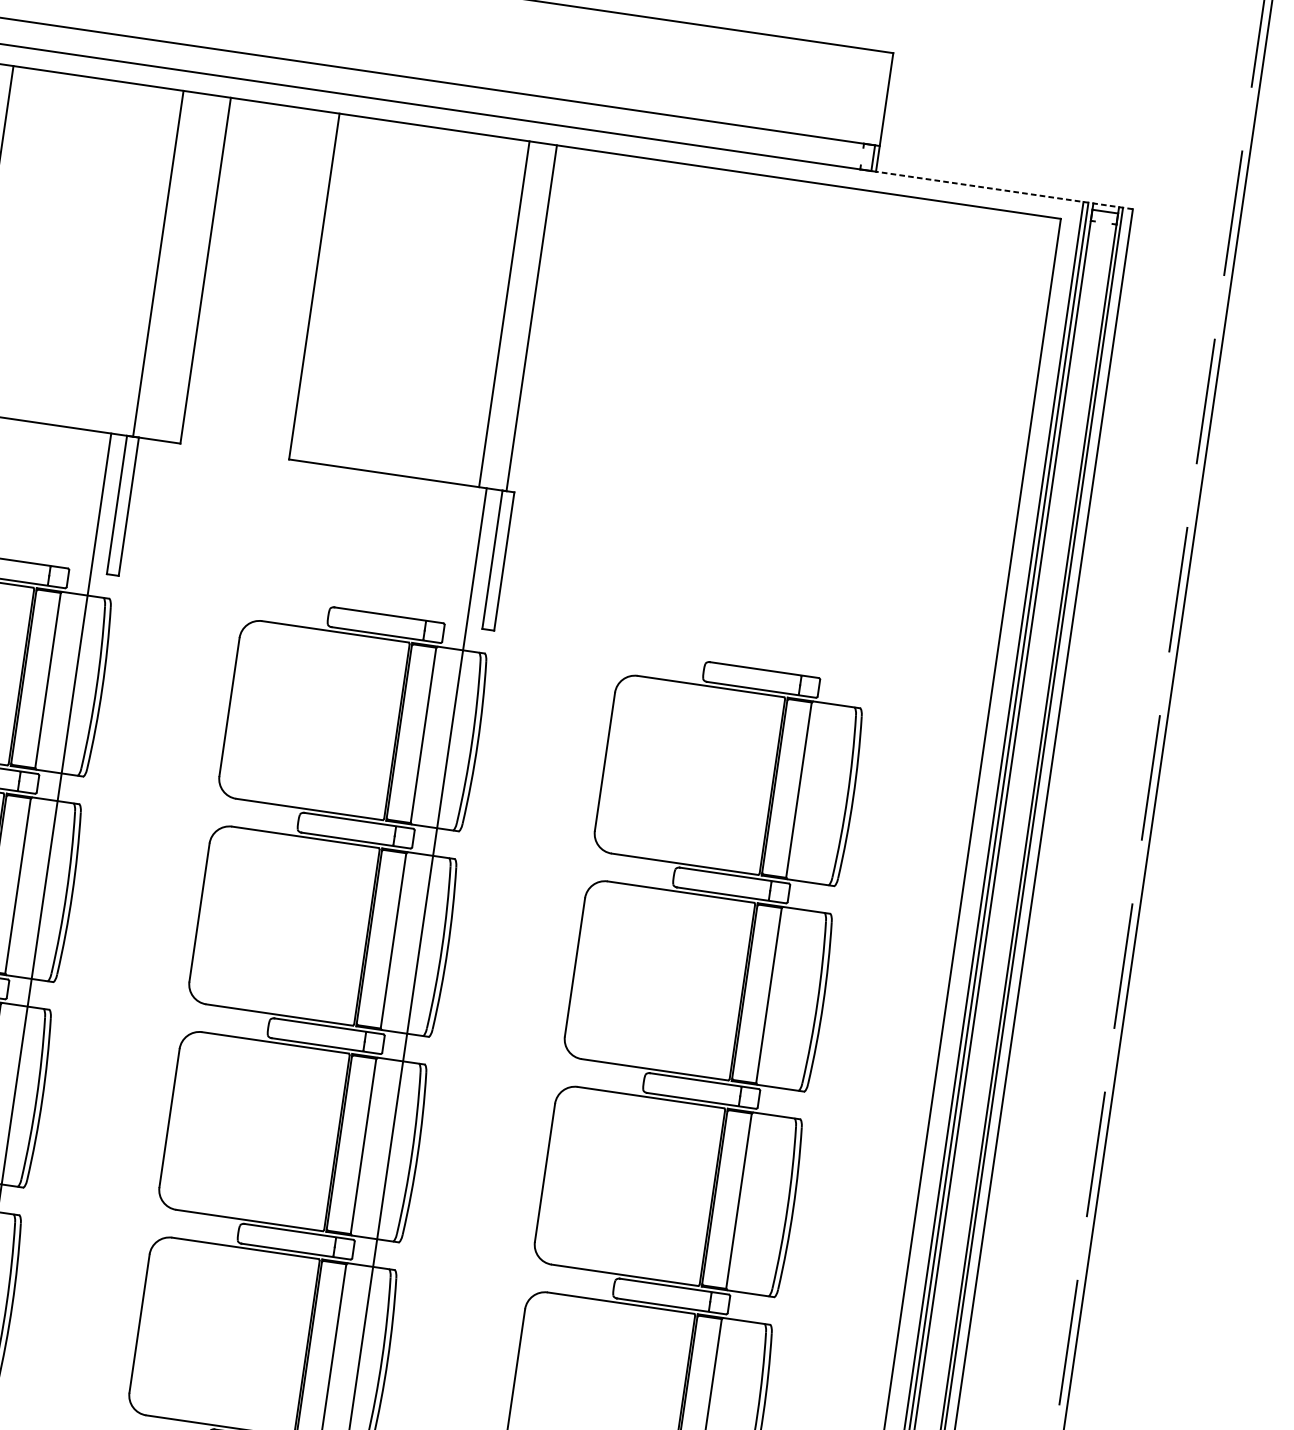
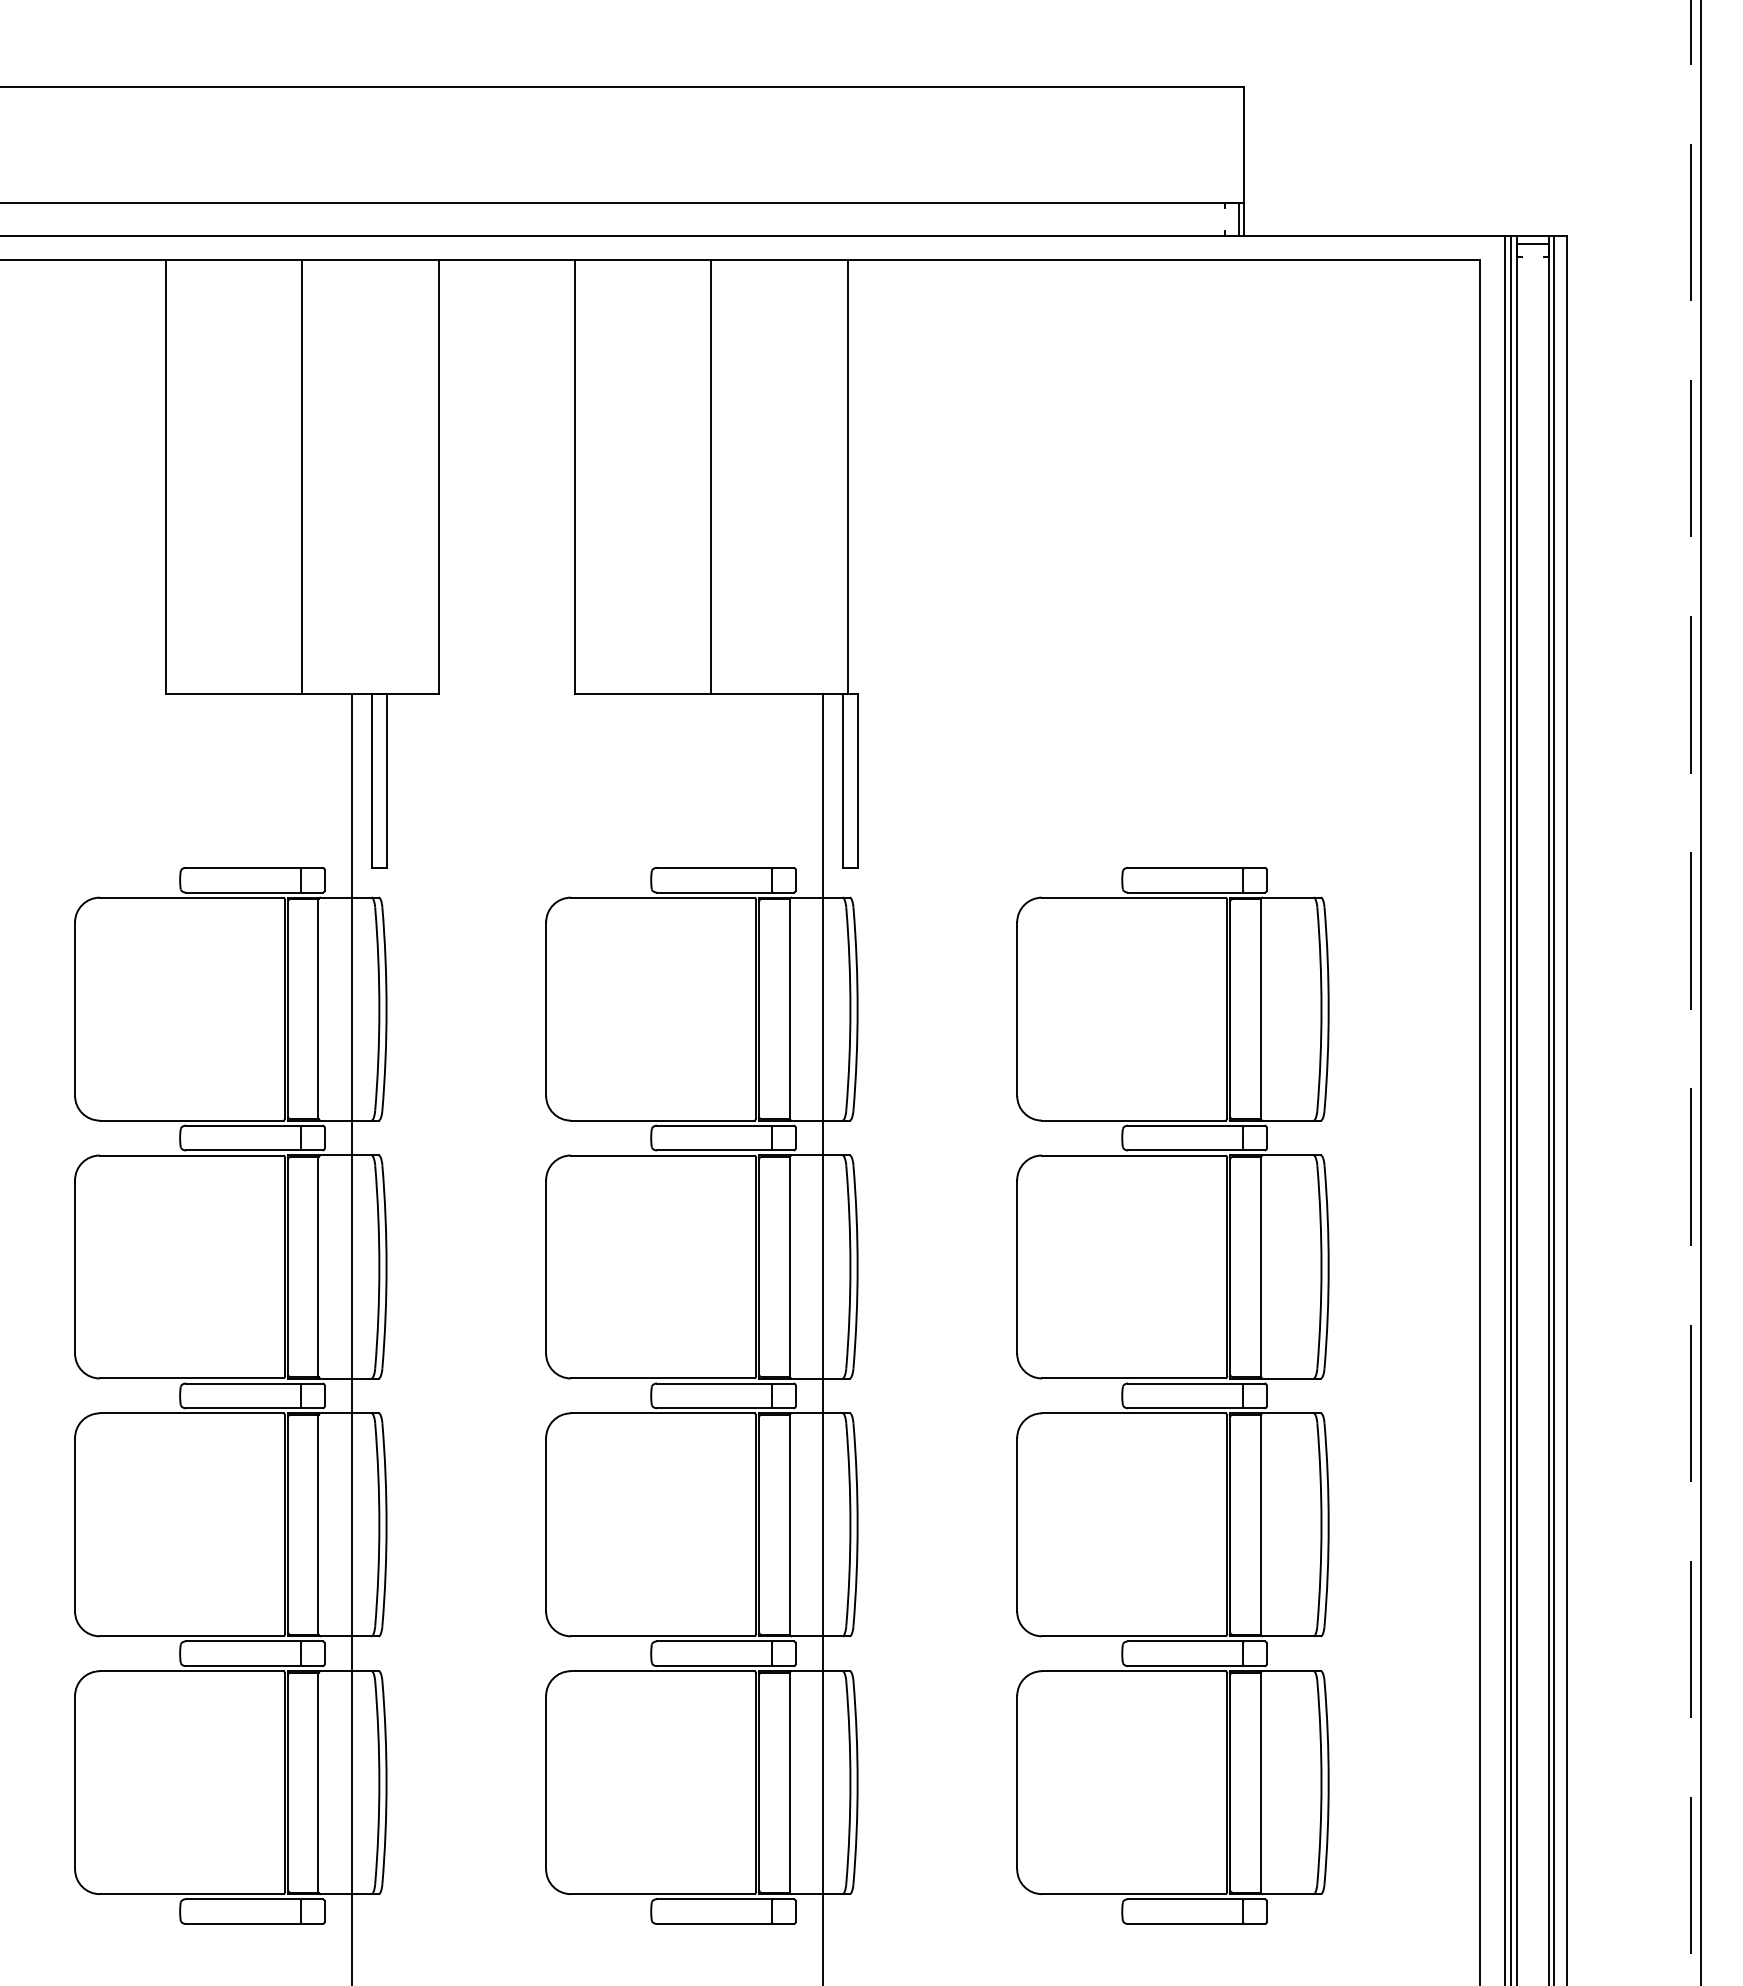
line: (1004, 190) -> (1405, 235), dashed -> solid
line: (158, 263) -> (302, 477), moved
line: (504, 314) -> (711, 477), moved

